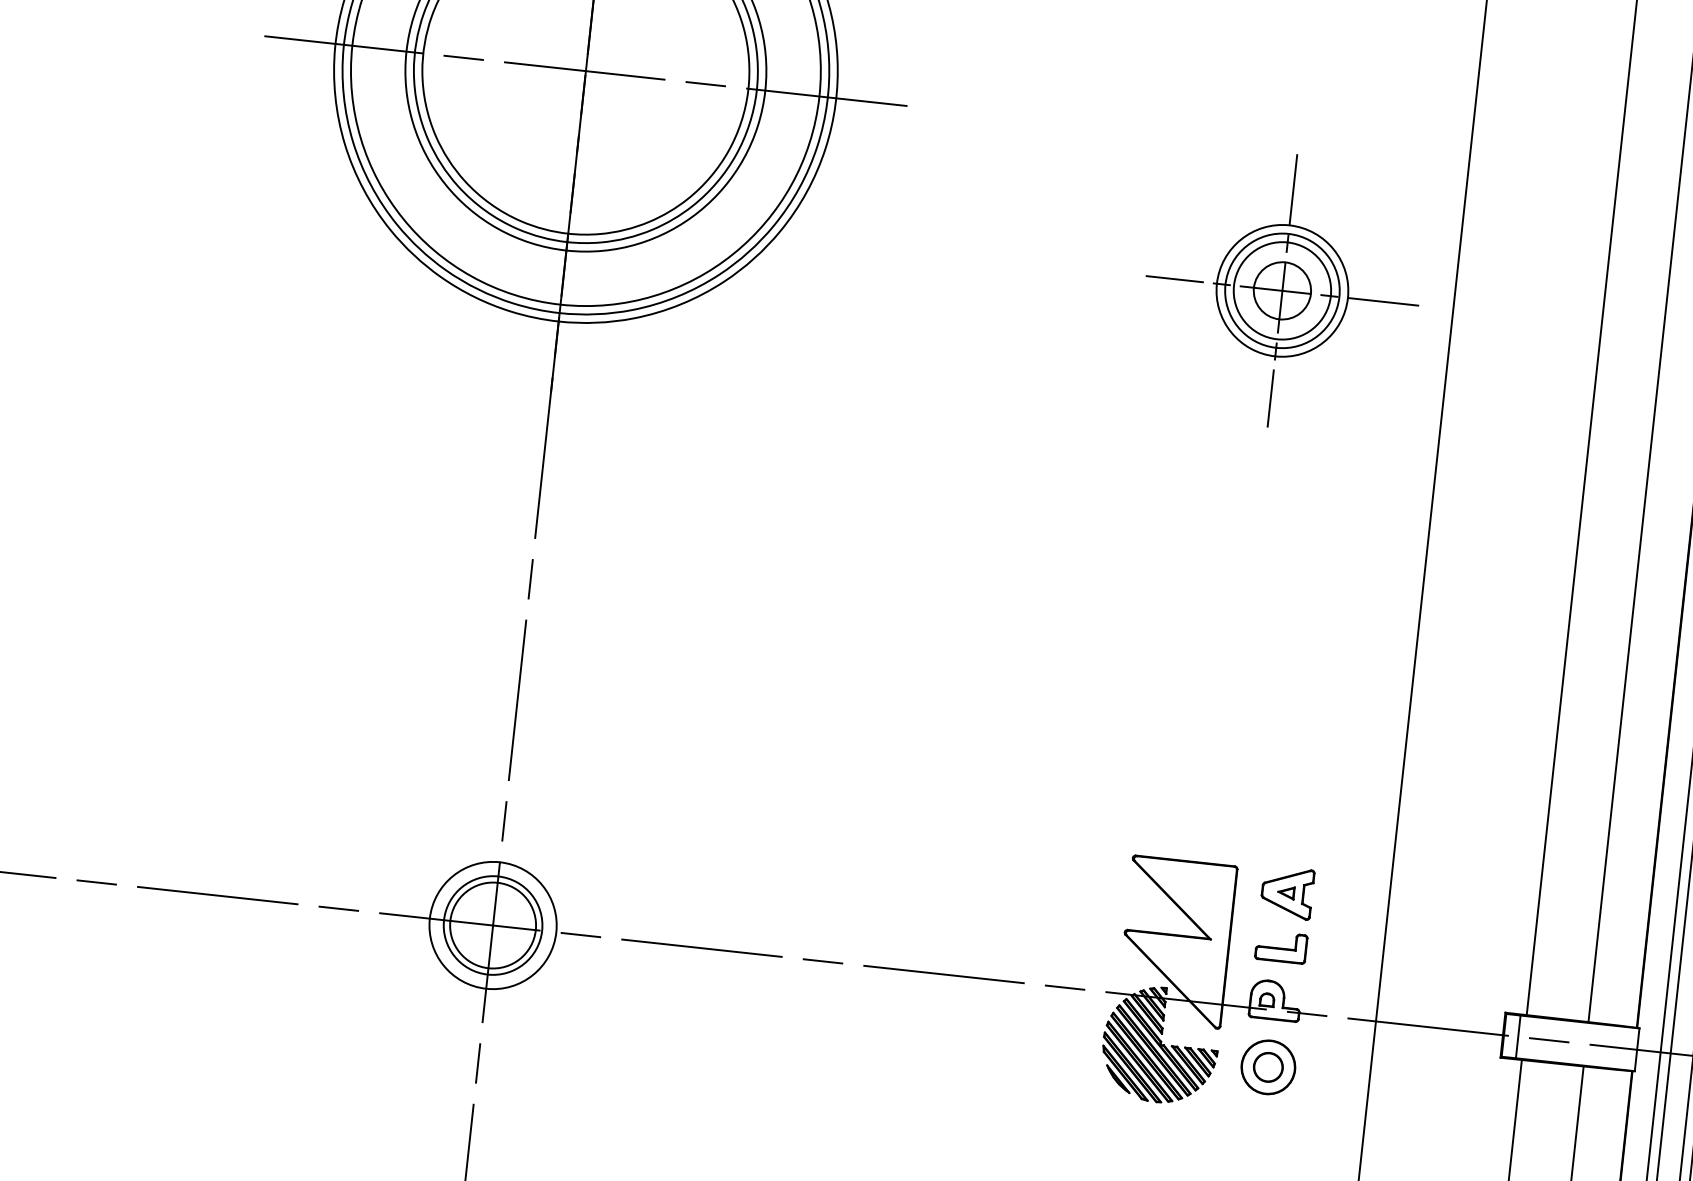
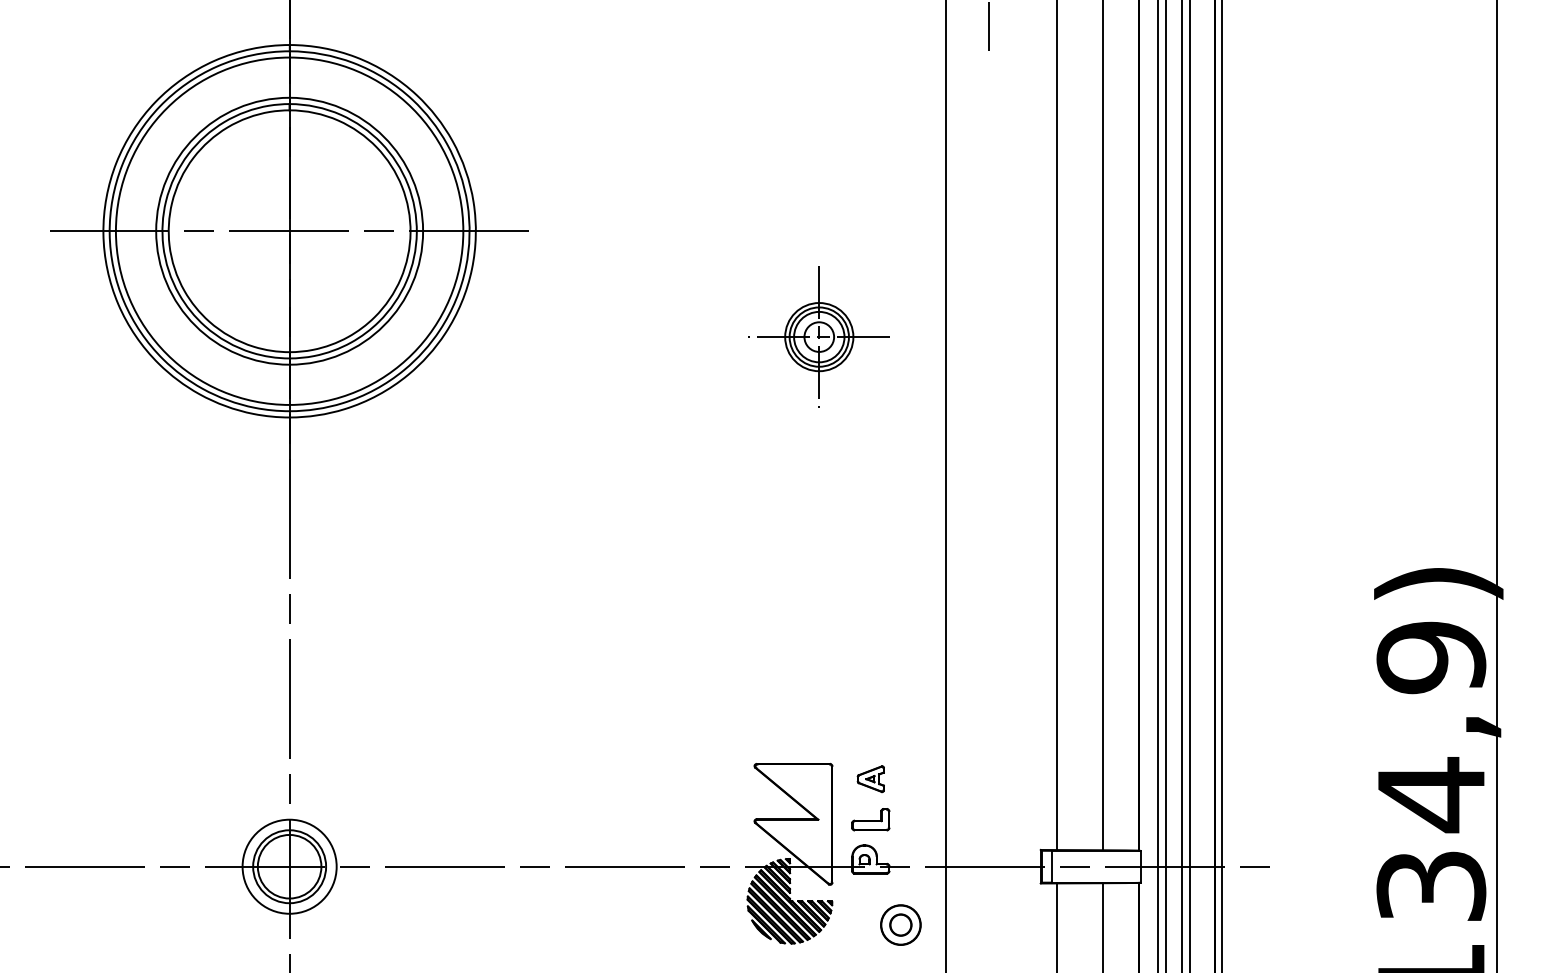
part: (1282, 290) -> (819, 336), size x0.7
part: (1286, 891) -> (870, 778), size x0.7
part: (1267, 1066) -> (900, 924), moved

